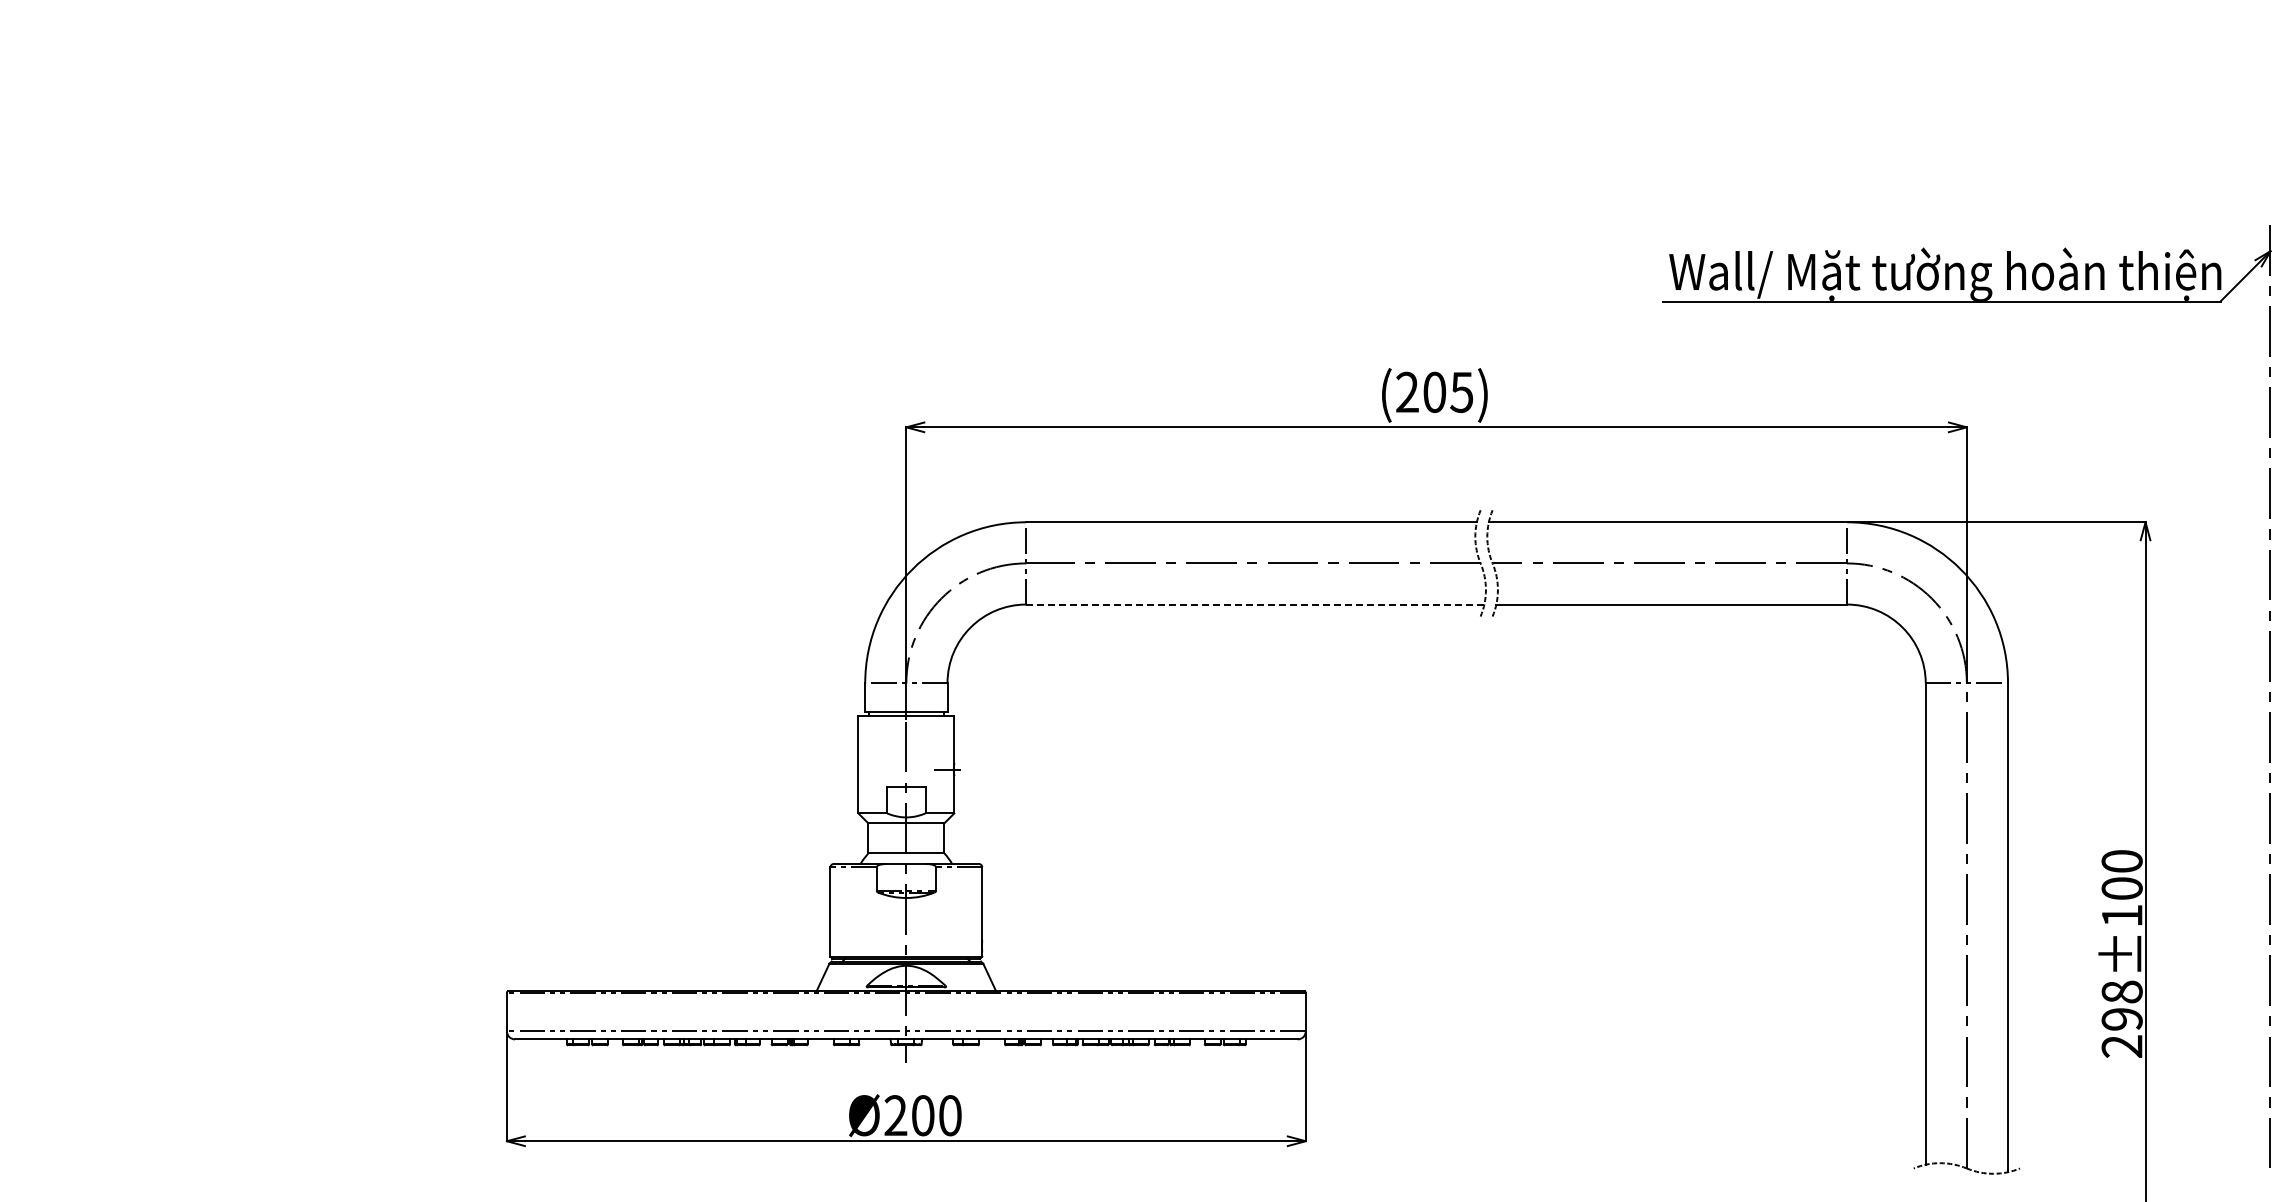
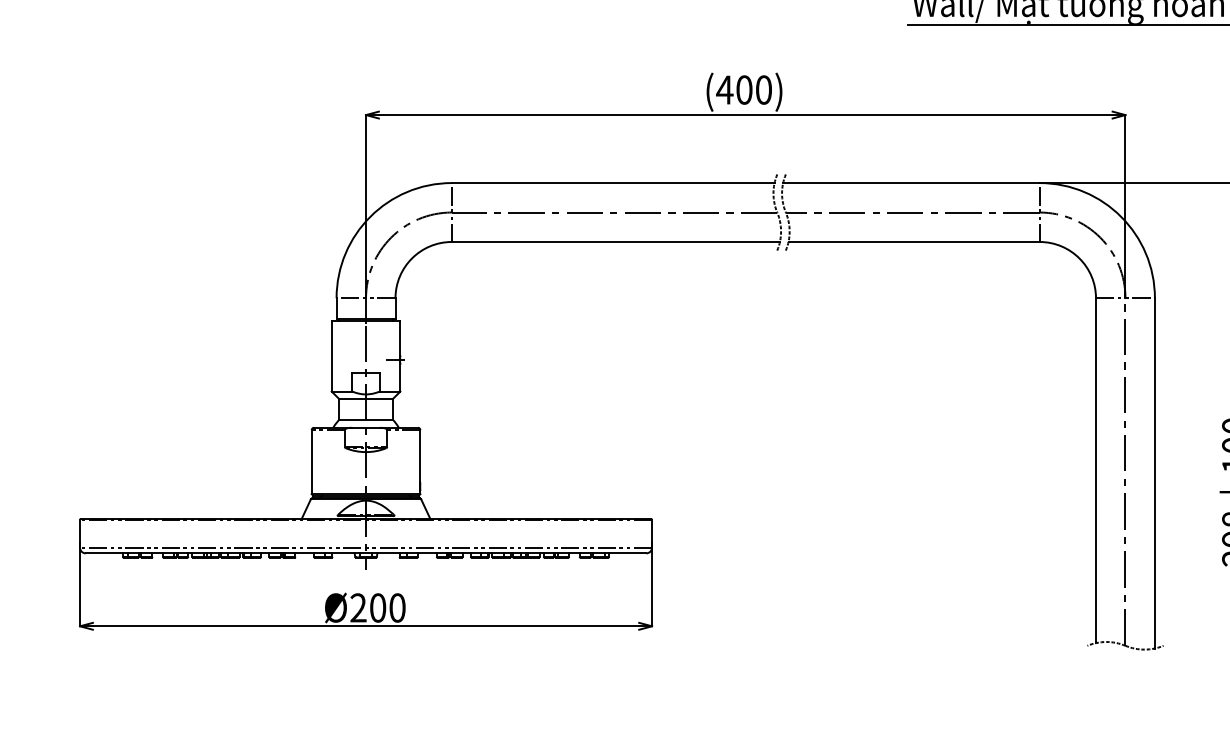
text: (1434, 391) -> (744, 89), (205) -> (400)
line: (1255, 604) -> (616, 241), dashed -> solid

